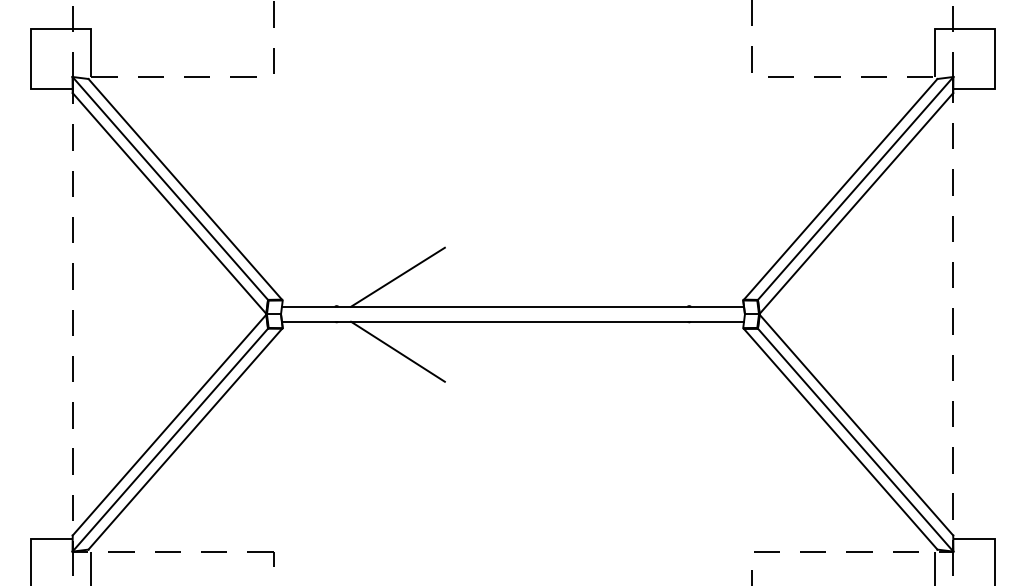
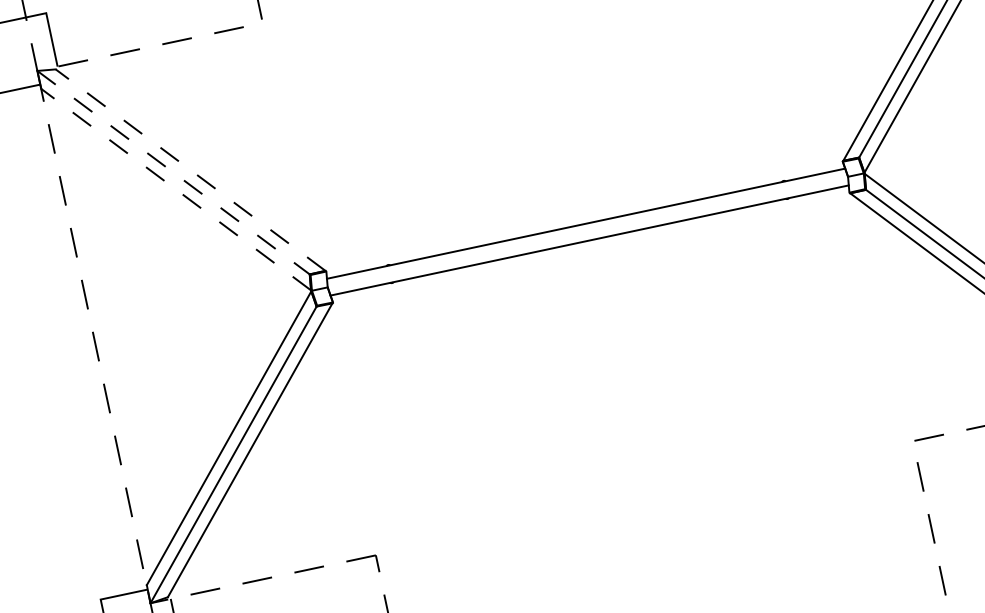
line: (170, 188) -> (173, 172), solid -> dashed
line: (185, 189) -> (190, 170), solid -> dashed
line: (169, 203) -> (176, 189), solid -> dashed
line: (397, 276) -> (449, 217), removed
line: (397, 351) -> (467, 301), removed

